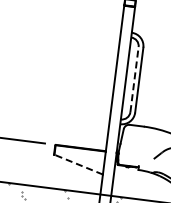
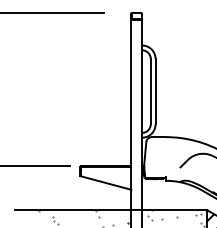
line: (134, 79) -> (150, 91), dashed -> solid
line: (78, 164) -> (105, 182), dashed -> solid

